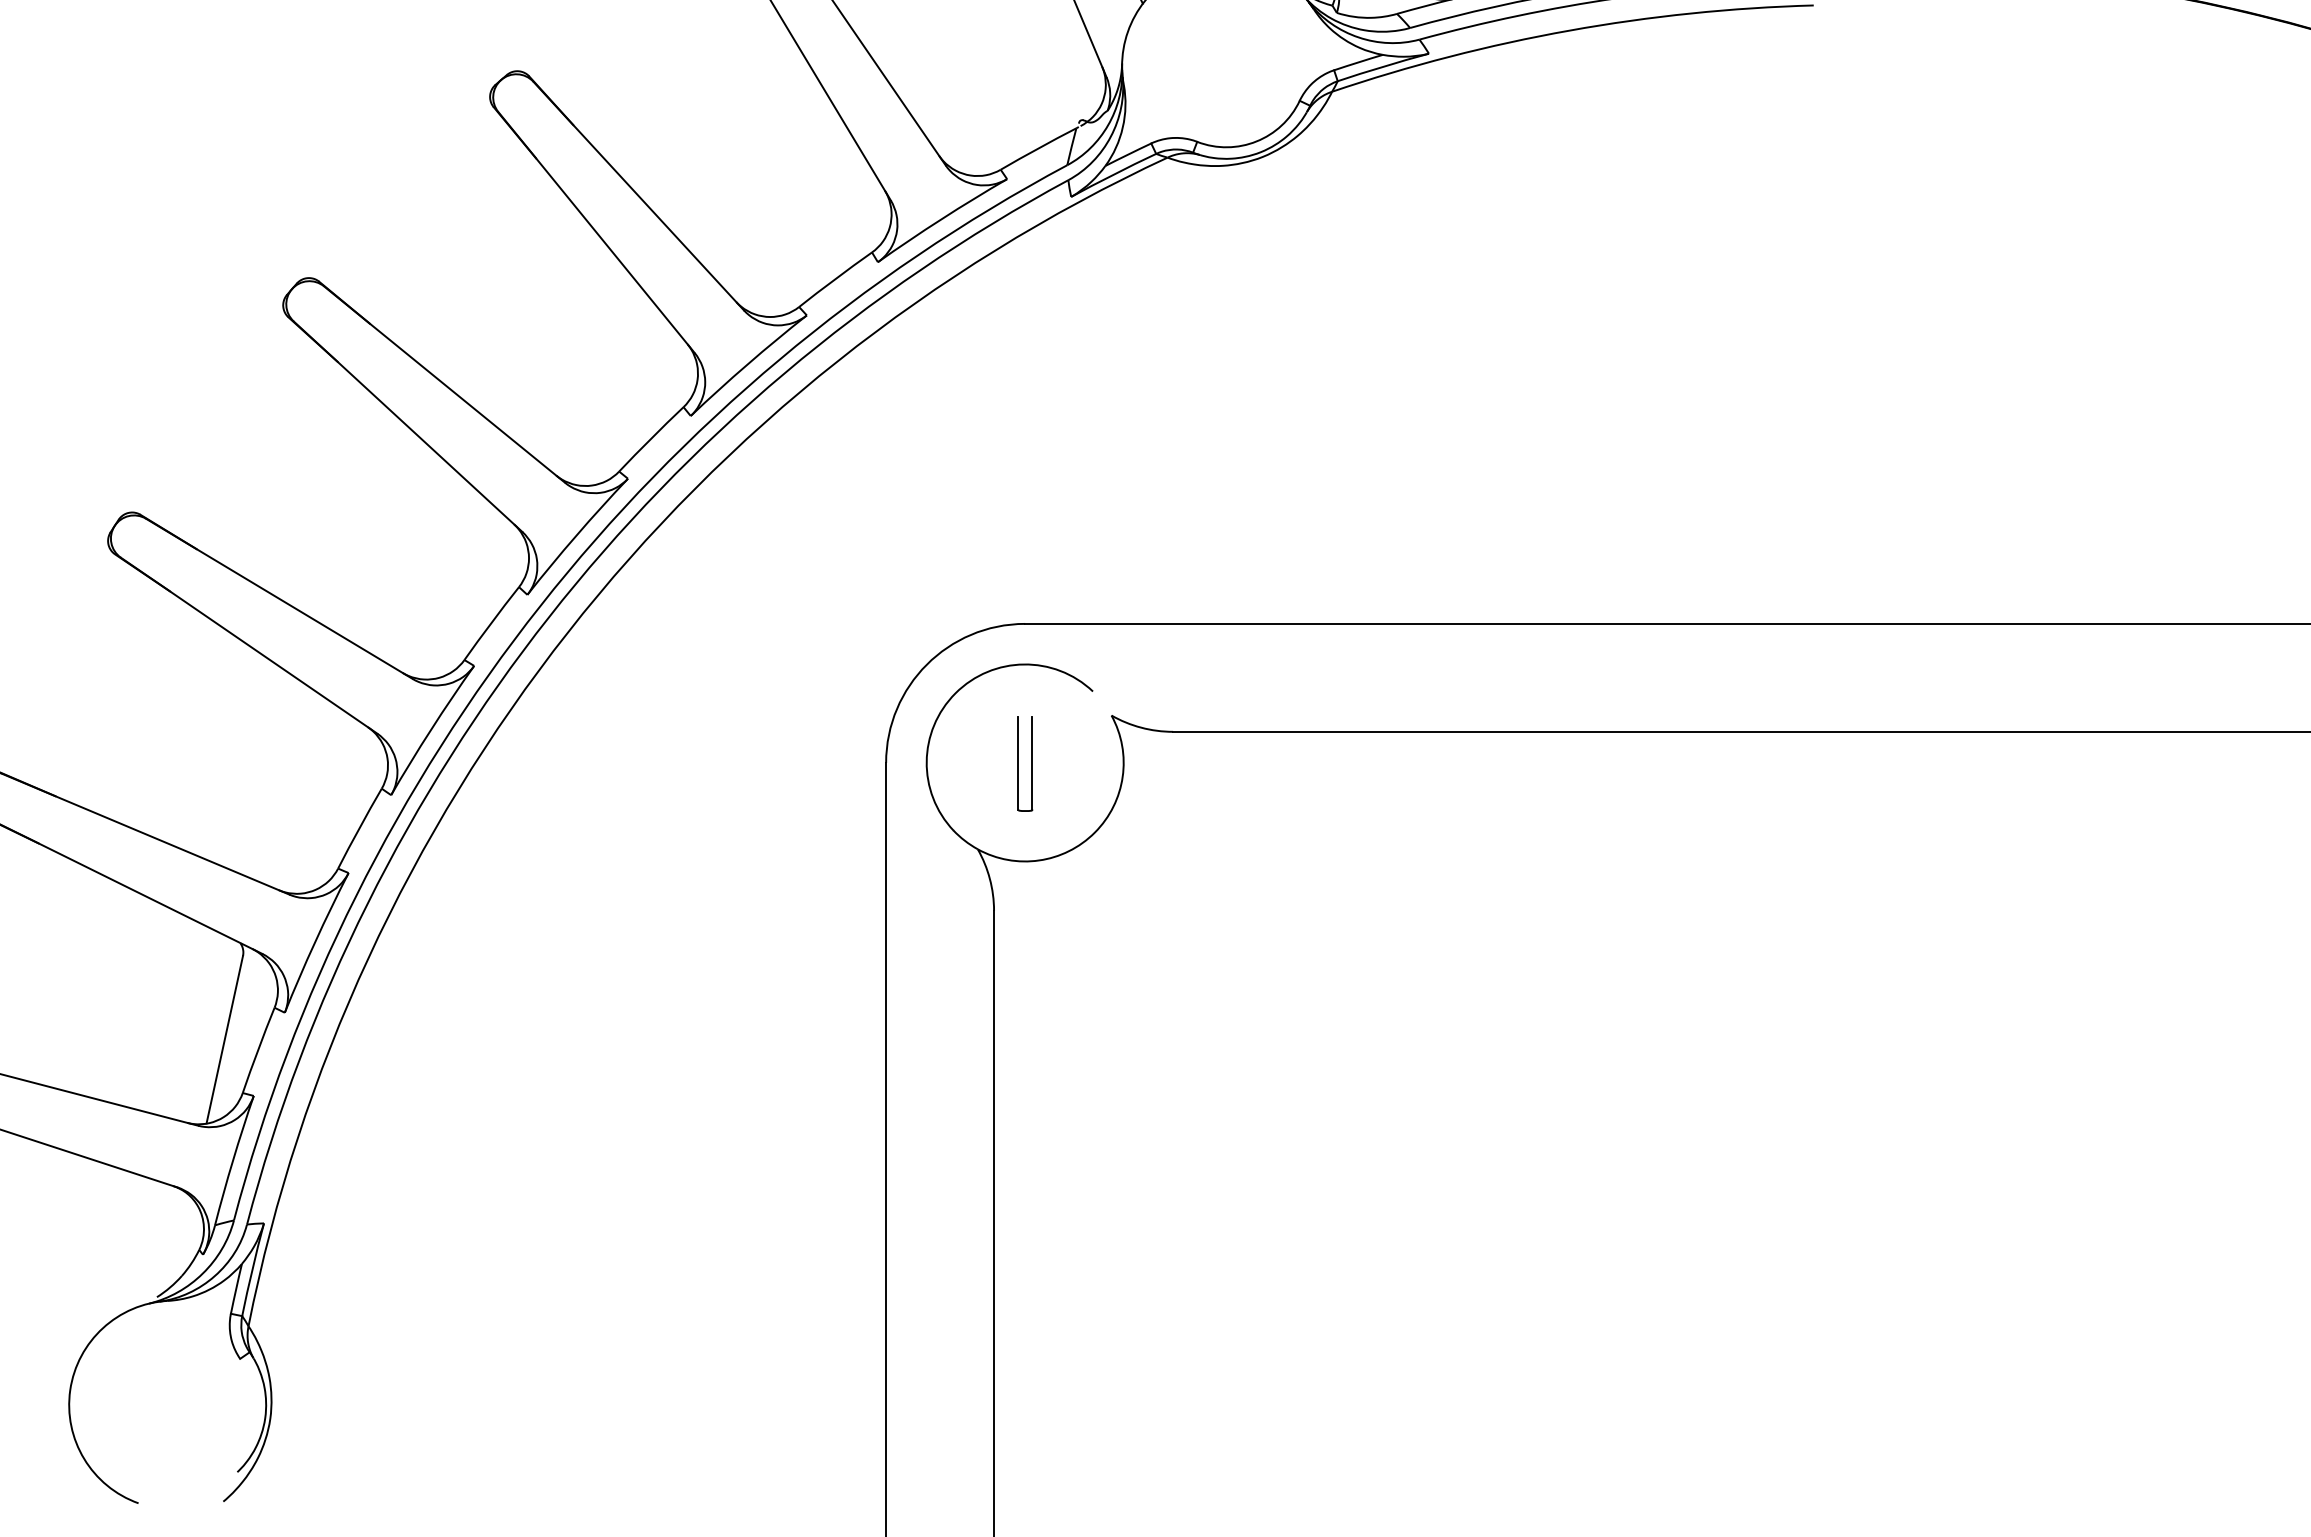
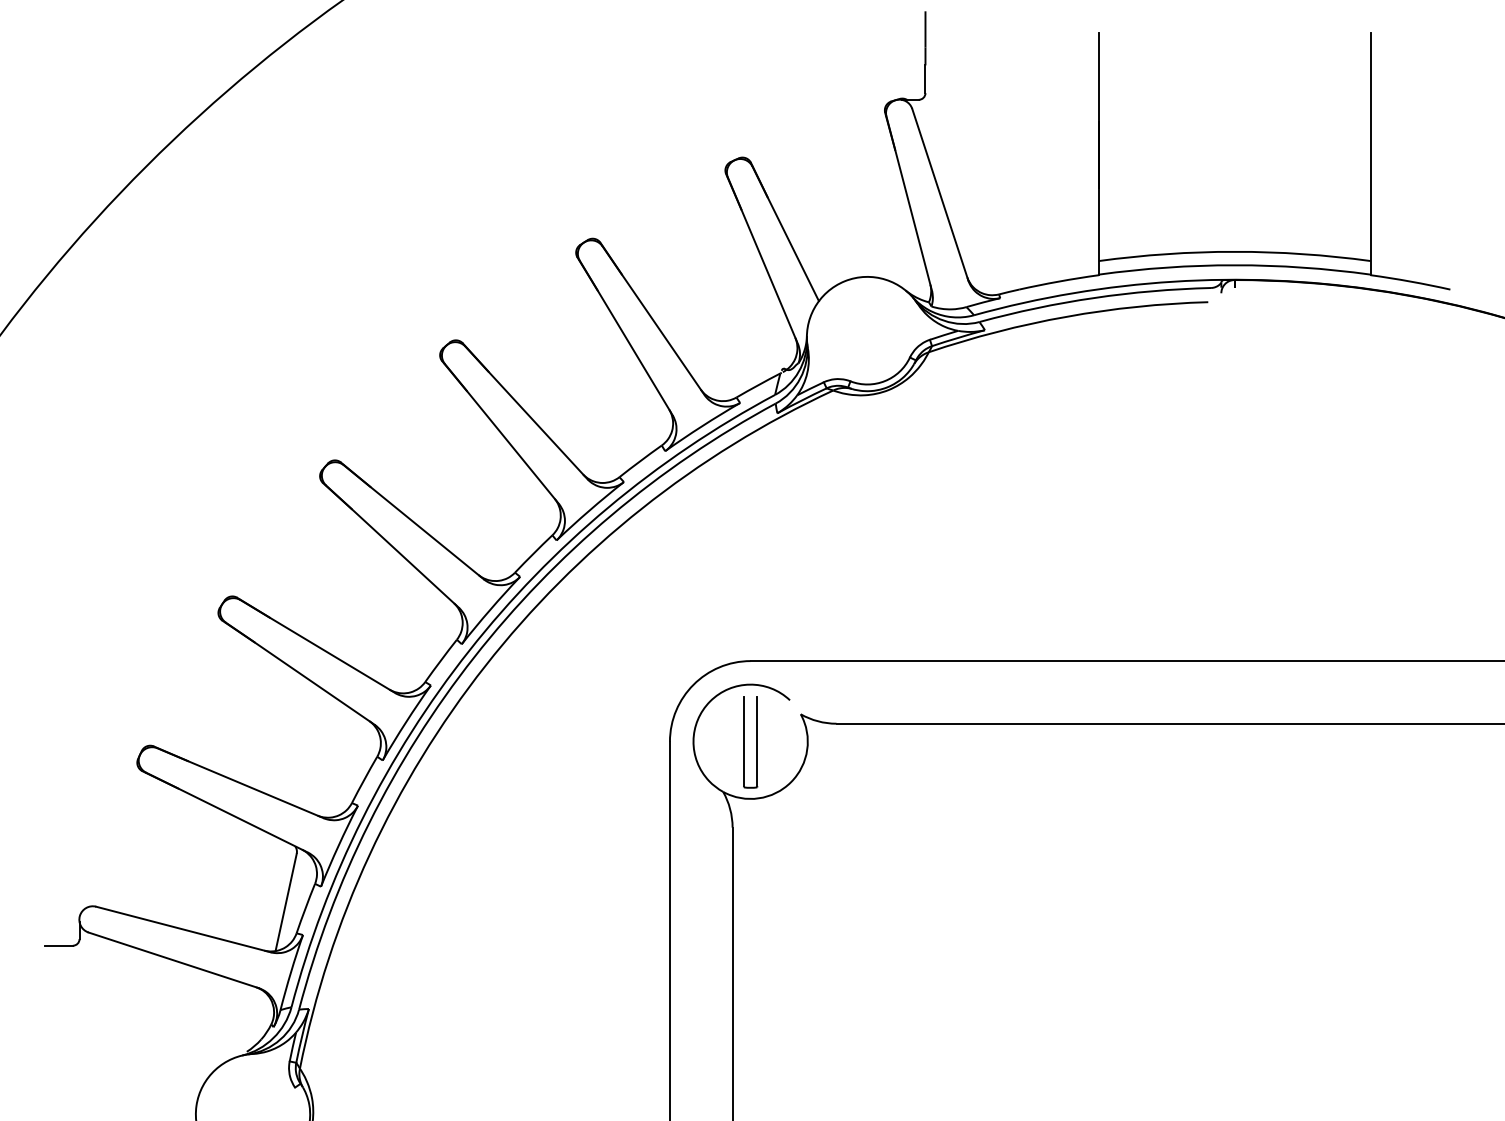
part: (1024, 764) -> (750, 742), size x1.67

